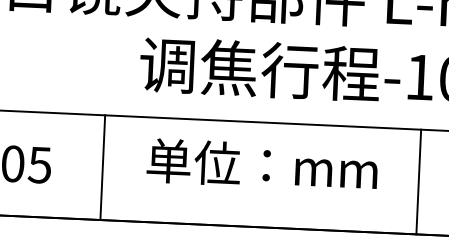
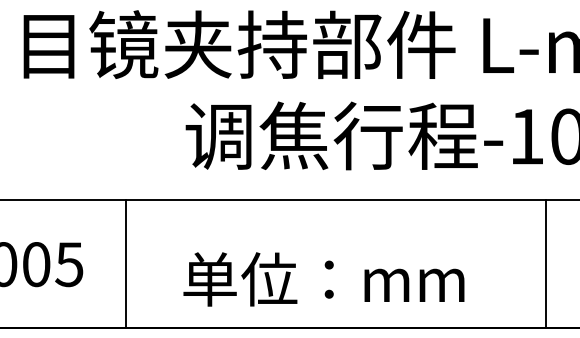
text: (261, 165) -> (323, 279), moved
line: (102, 167) -> (125, 263), moved
line: (419, 181) -> (546, 263), moved

